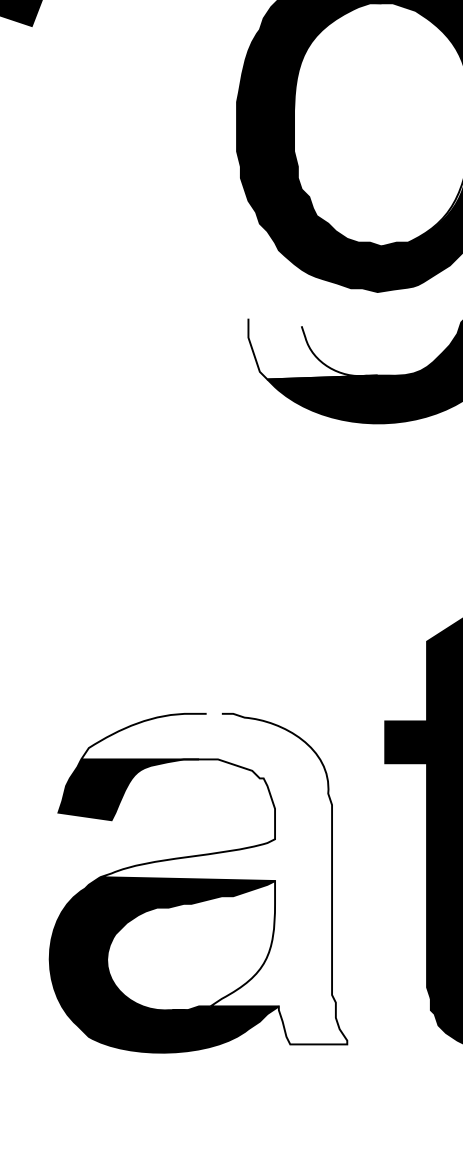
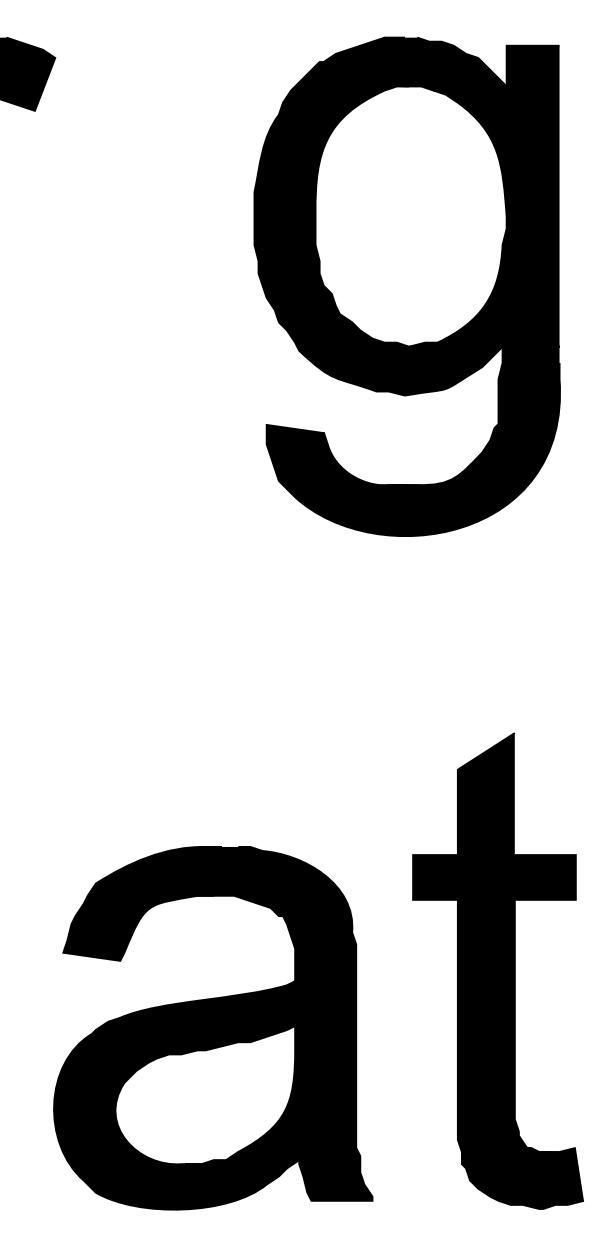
fill: (312, 349) -> (335, 456), added
fill: (213, 878) -> (229, 1023), added

